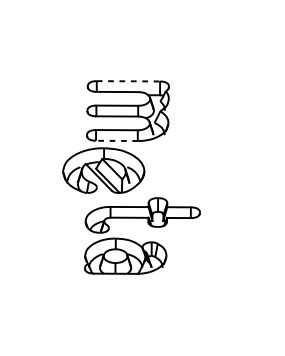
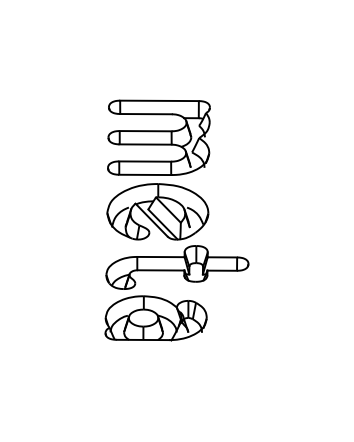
line: (129, 81) -> (160, 100), dashed -> solid
line: (116, 140) -> (144, 174), dashed -> solid
part: (103, 170) -> (157, 211), moved

